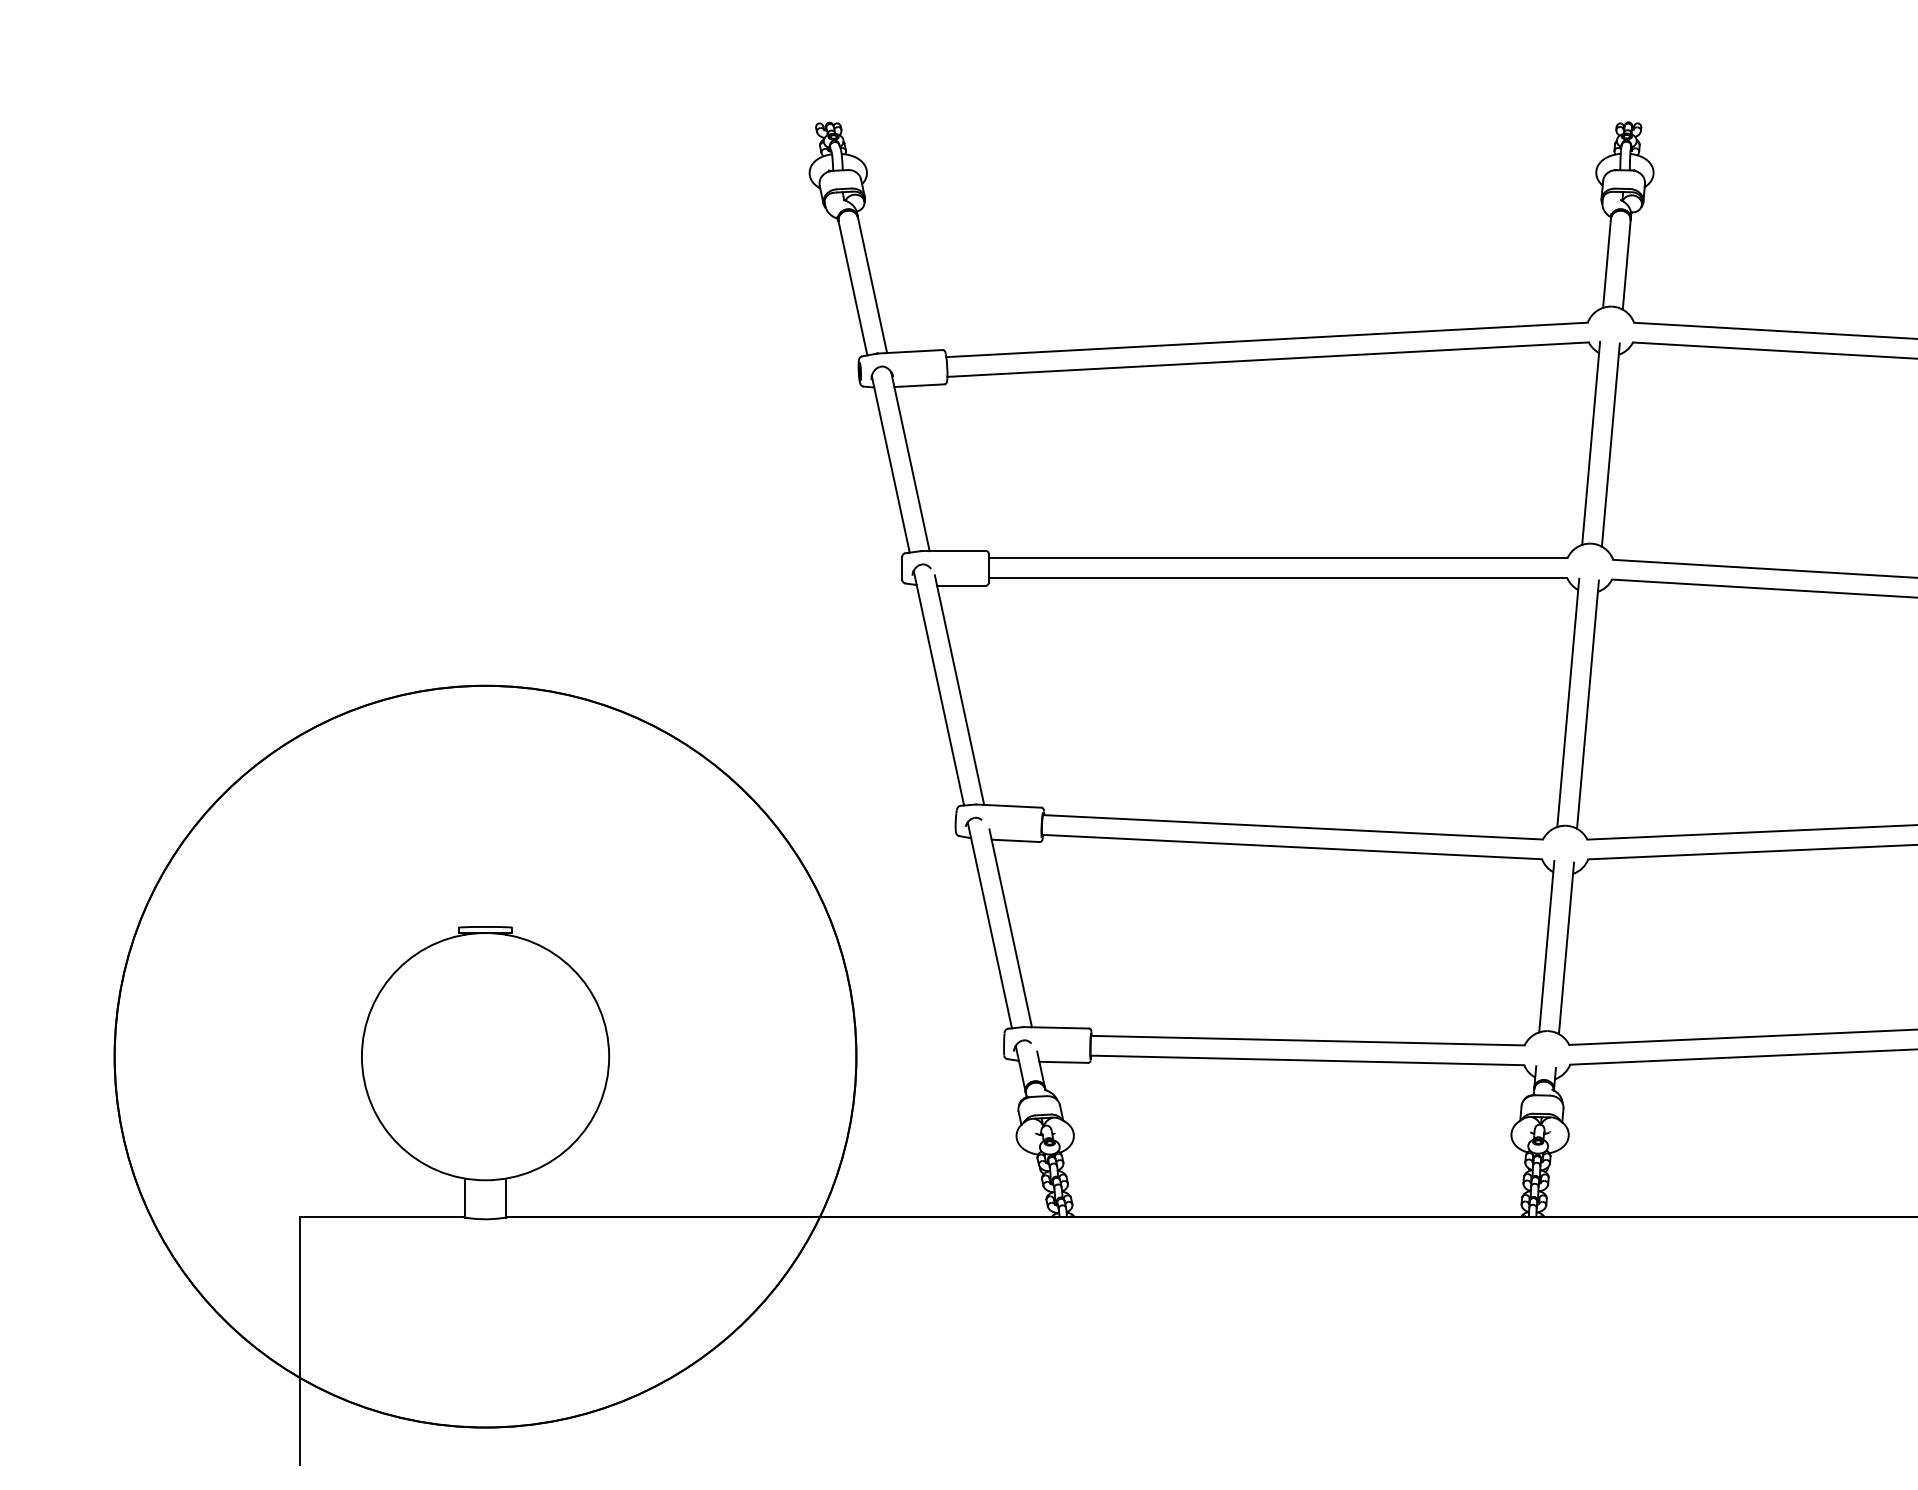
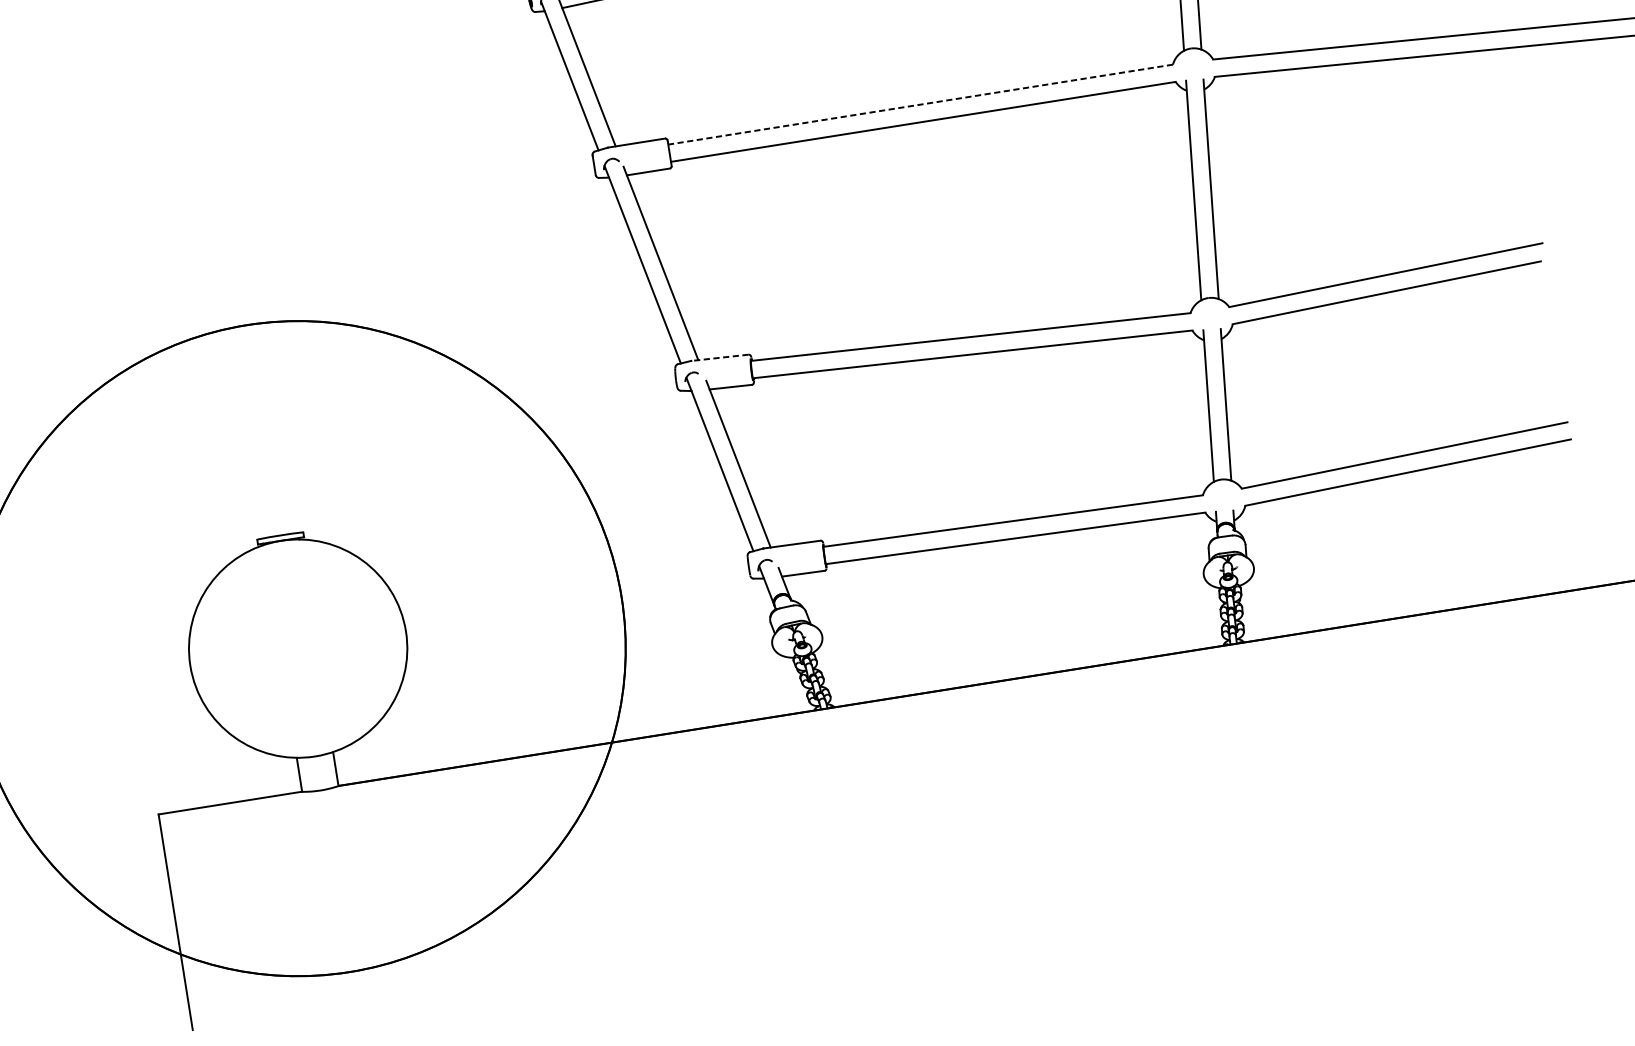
line: (1277, 558) -> (920, 104), solid -> dashed
line: (1008, 806) -> (719, 358), solid -> dashed

